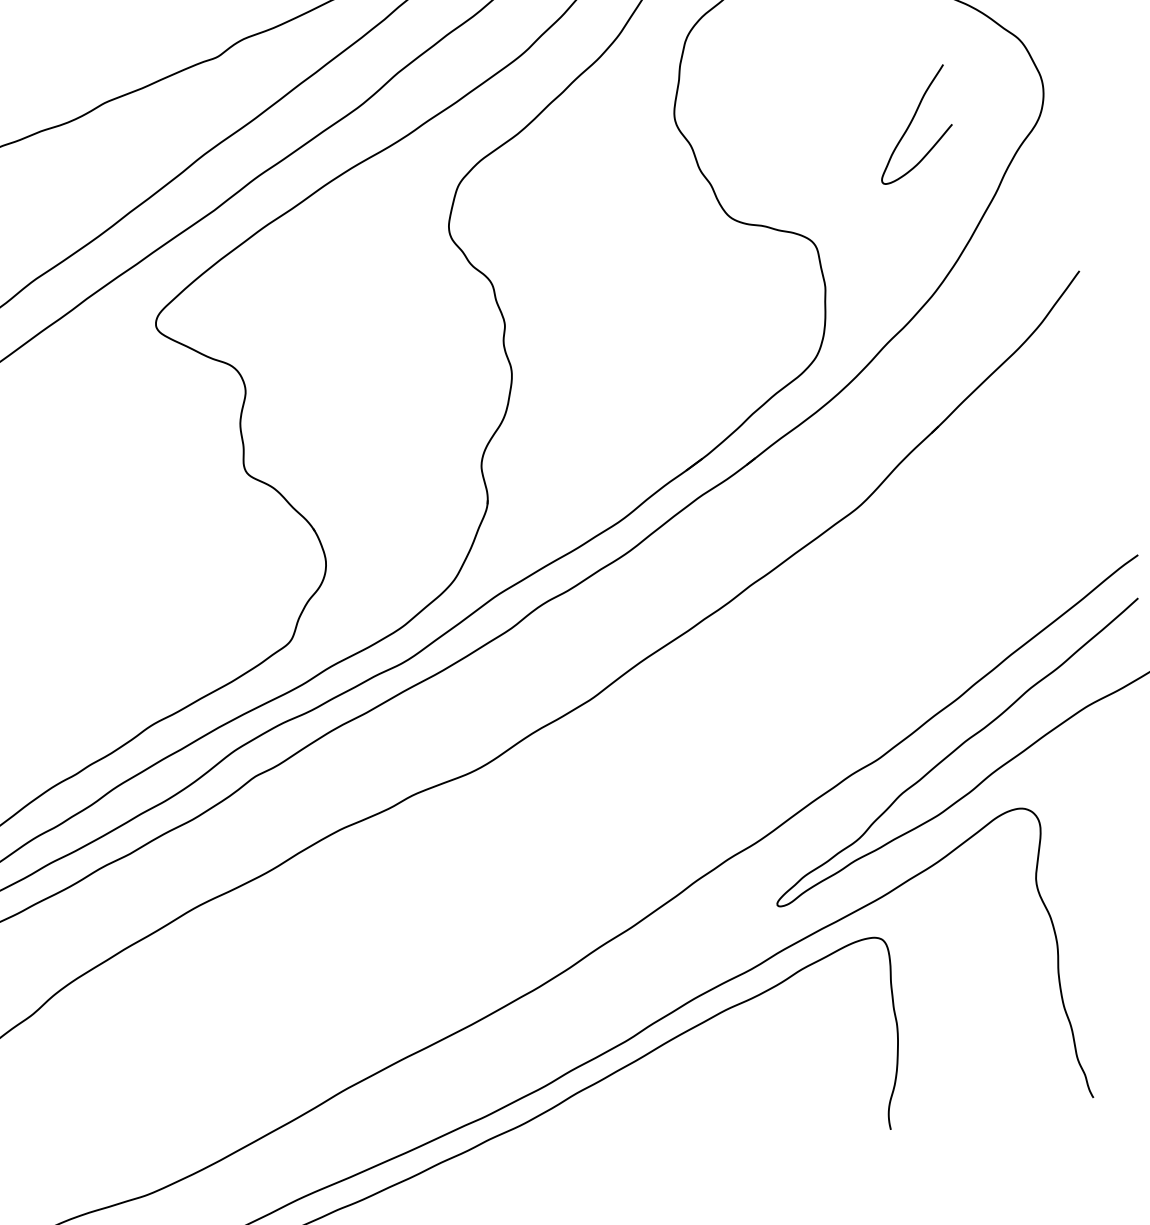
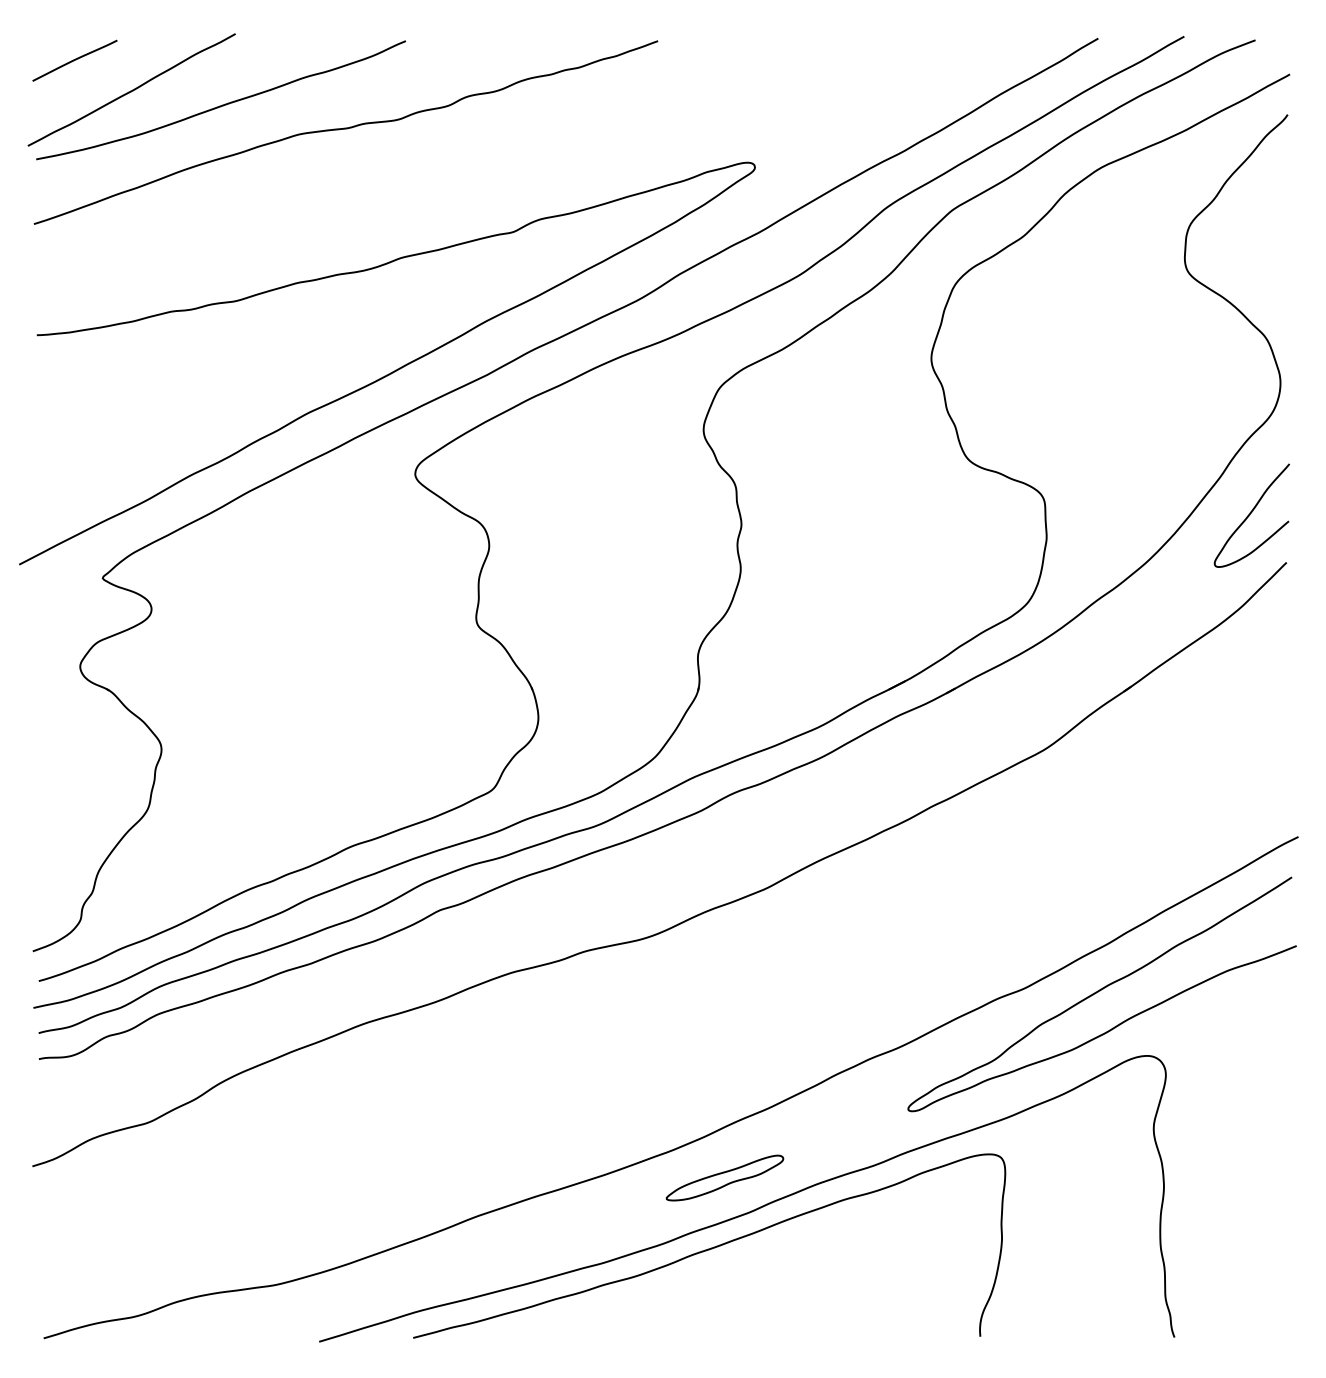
curve: (911, 123) -> (1250, 514), moved
part: (597, 1007) -> (724, 1177), added

